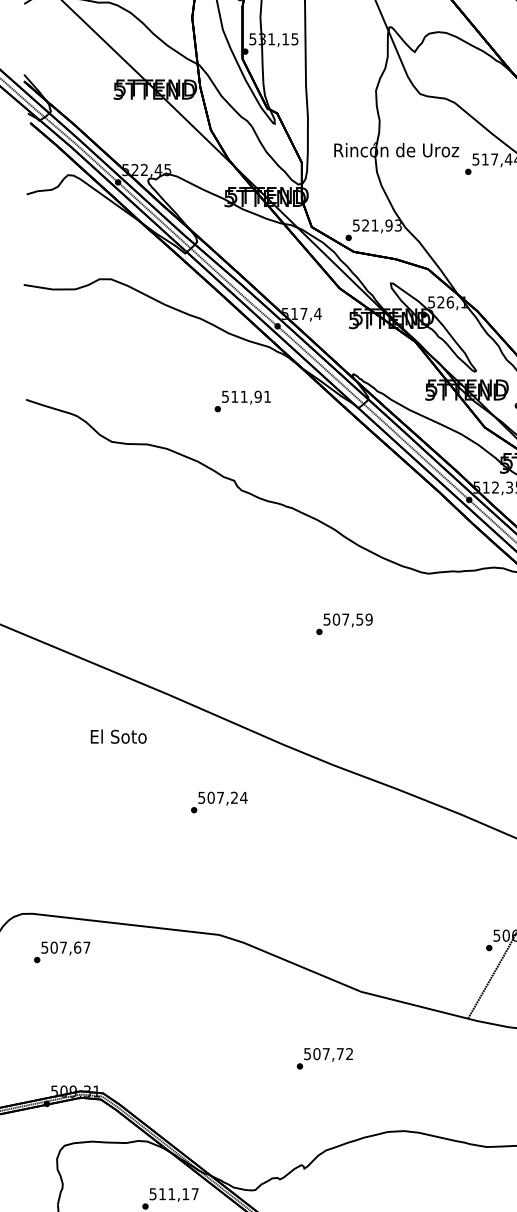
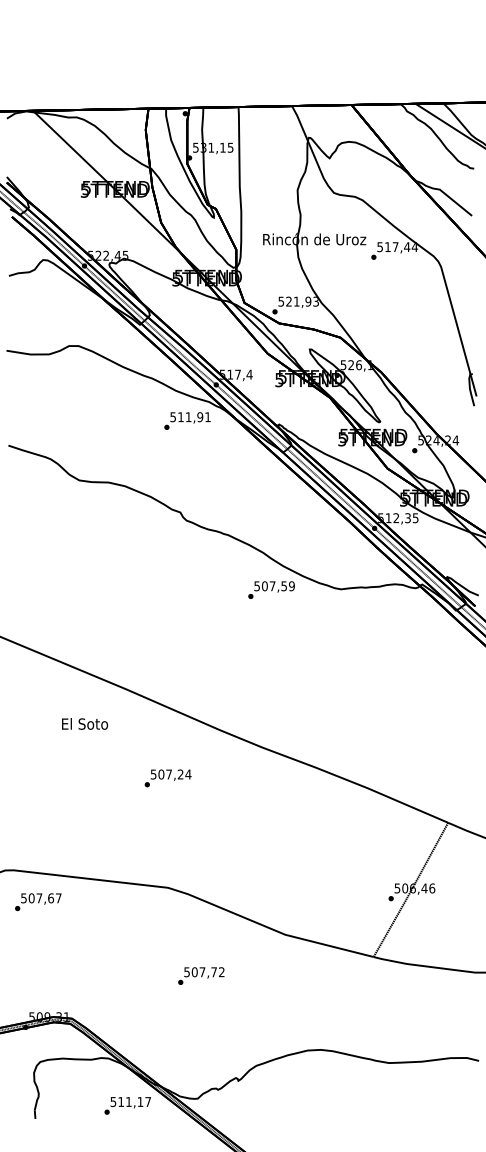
text: (242, 400) -> (187, 420), moved
text: (344, 623) -> (271, 589), moved
text: (325, 1058) -> (201, 975), moved

